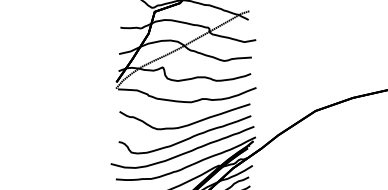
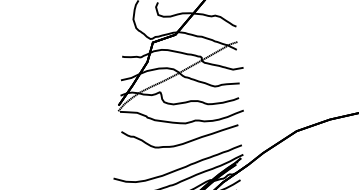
curve: (186, 138) -> (181, 155), removed

